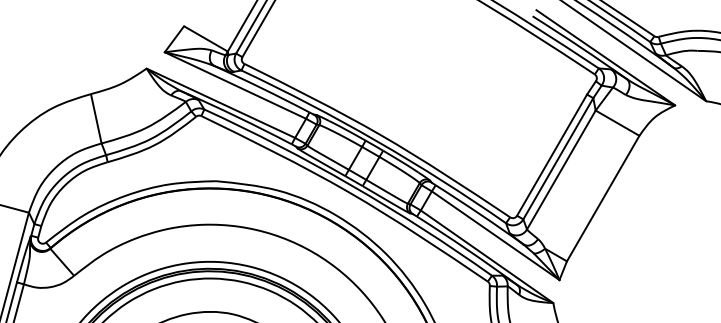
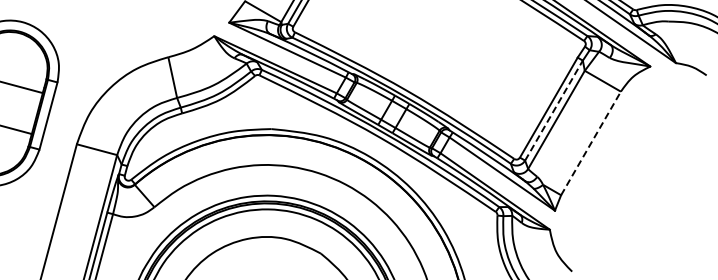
line: (557, 158) -> (553, 110), solid -> dashed
line: (603, 198) -> (591, 143), solid -> dashed

